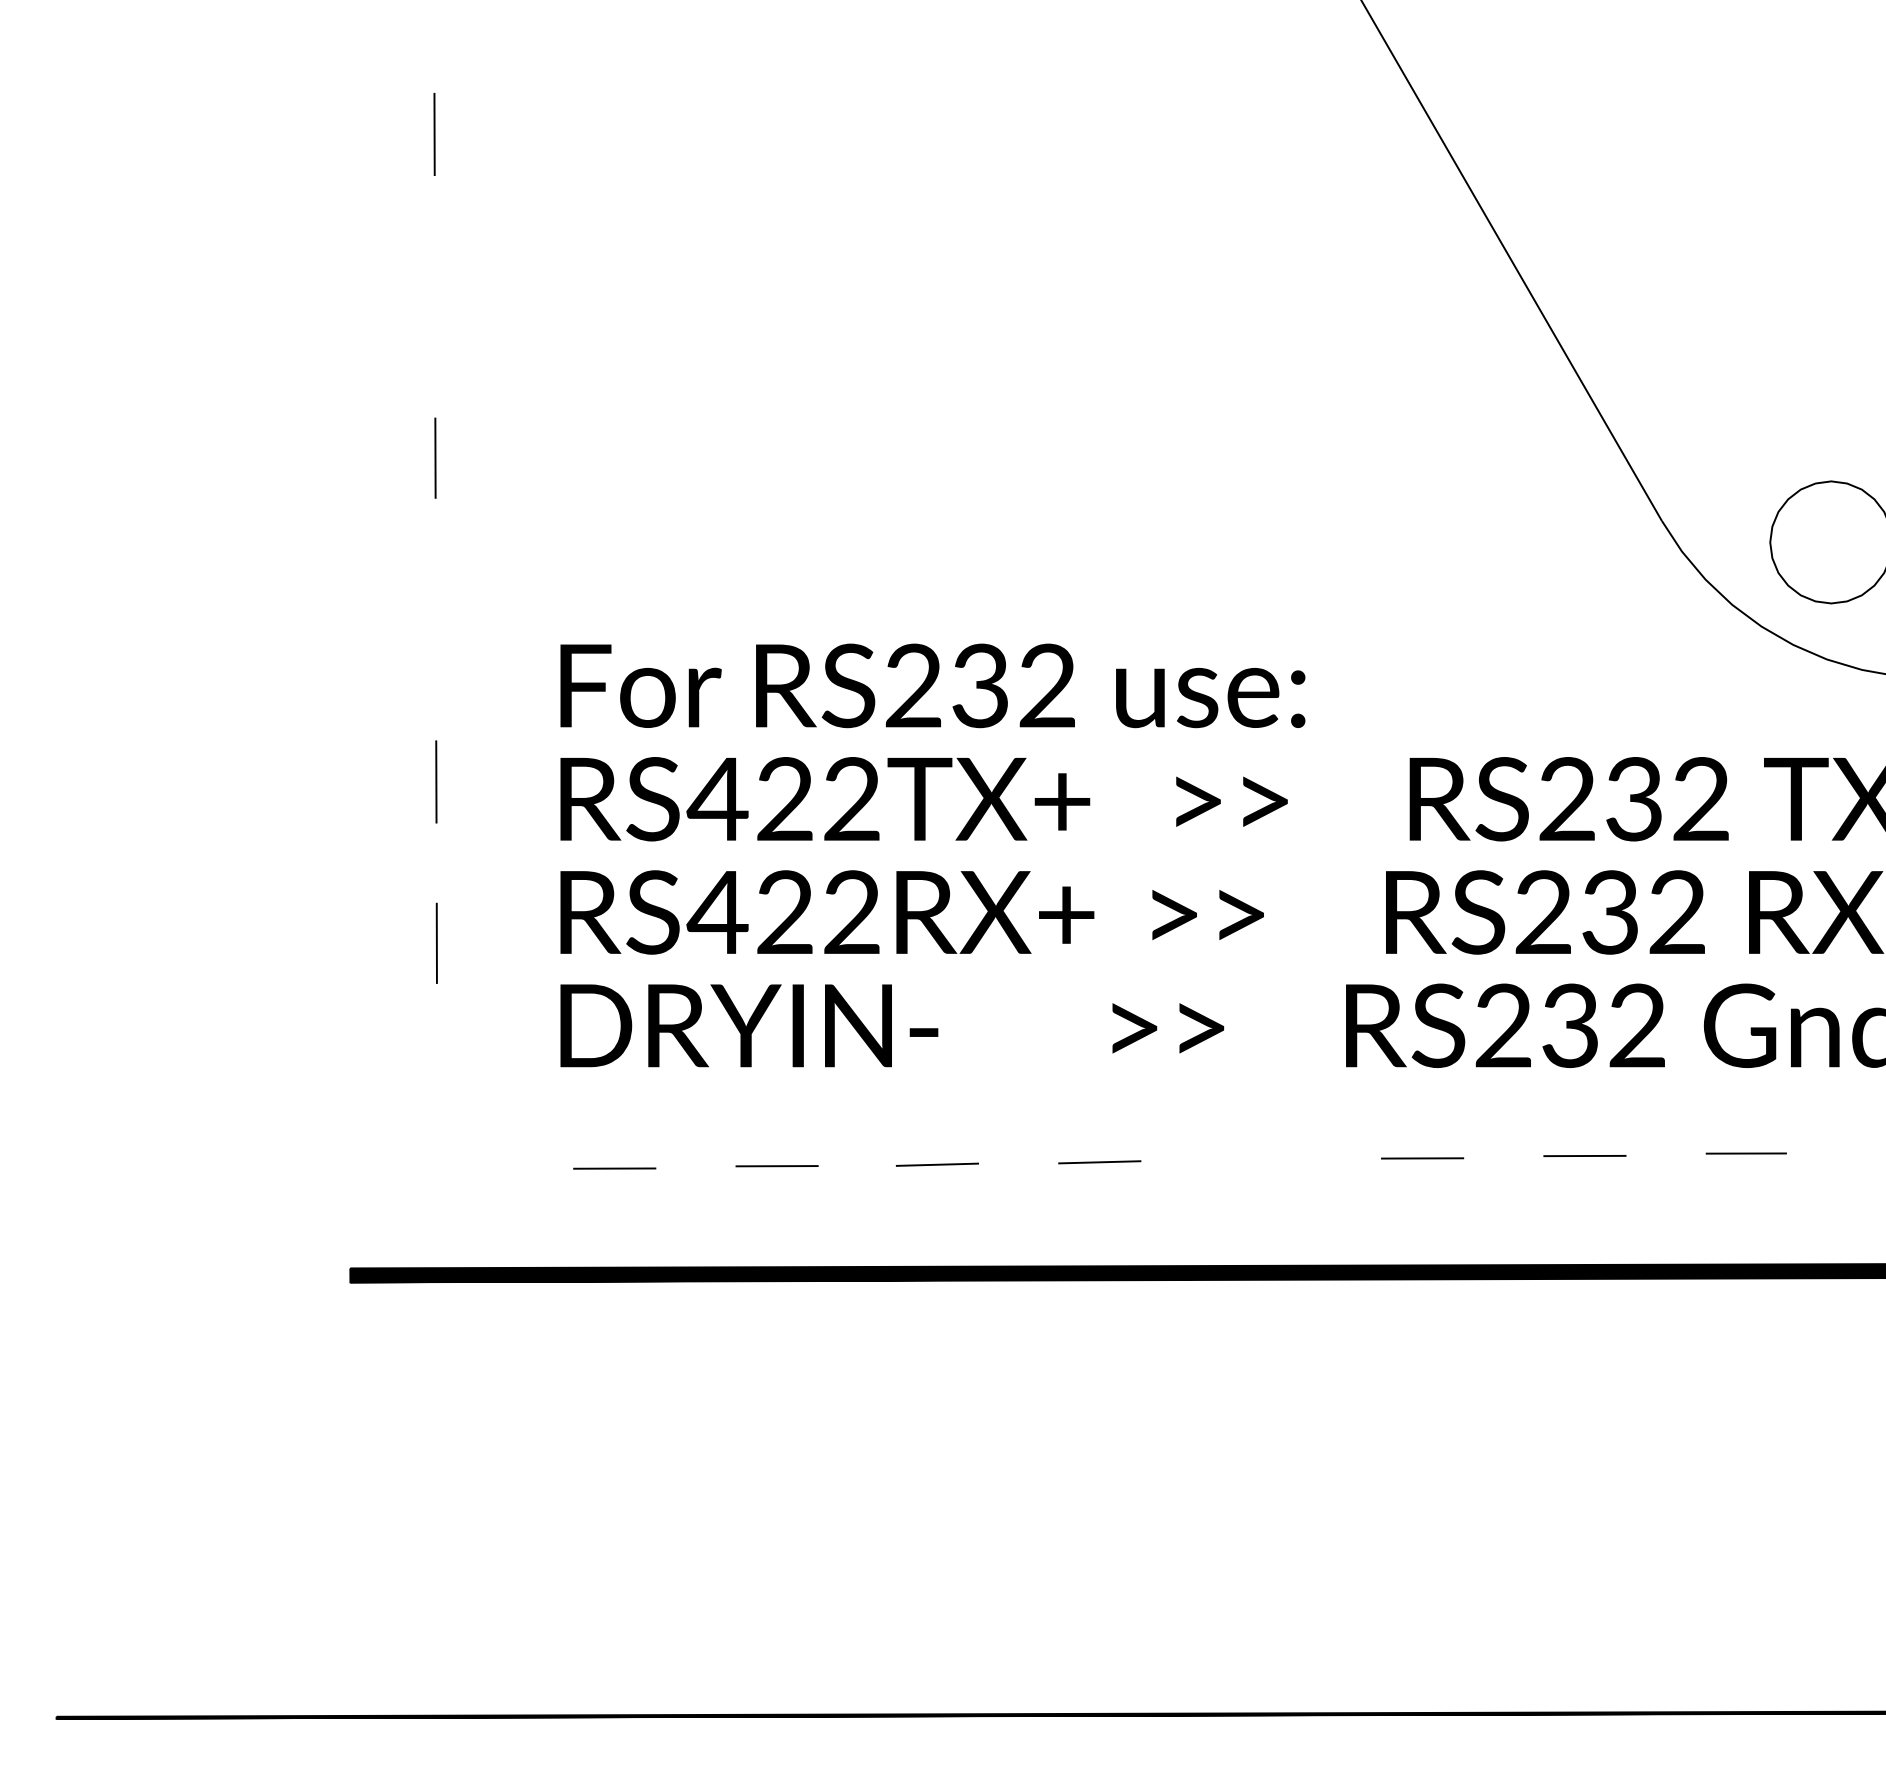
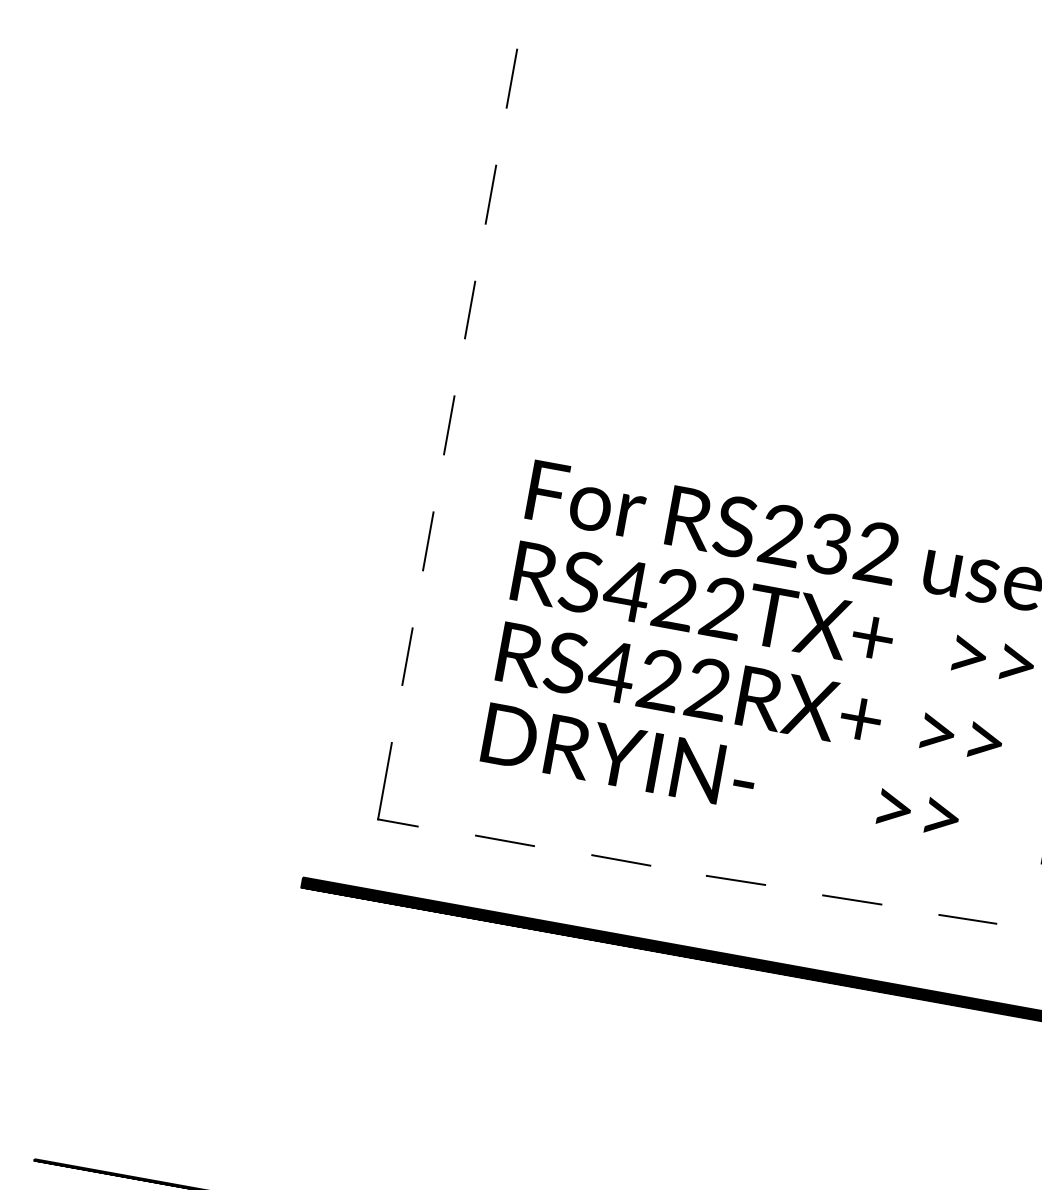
line: (434, 296) -> (490, 194), added
line: (435, 619) -> (448, 425), added
part: (438, 1117) -> (385, 781), added
line: (1260, 1159) -> (967, 919), added

